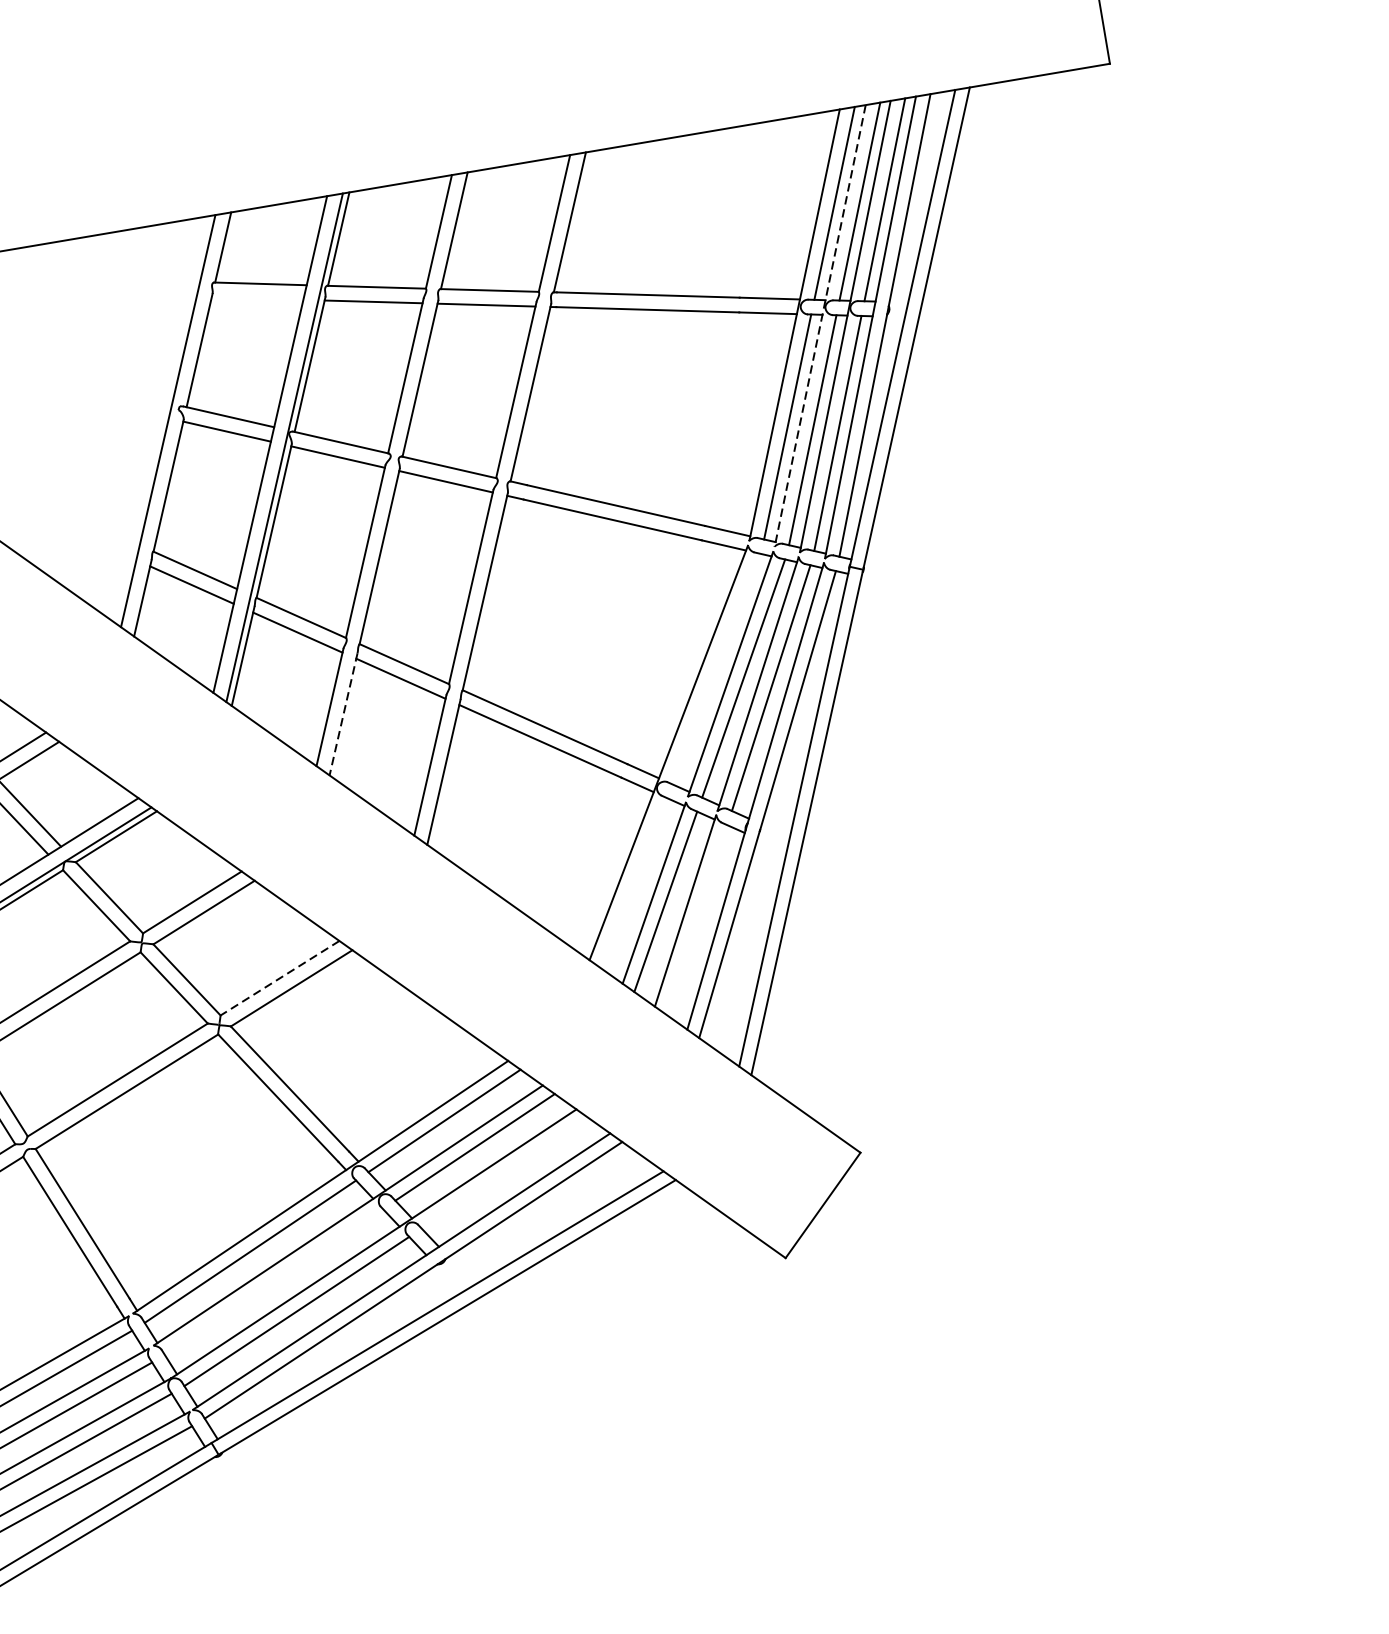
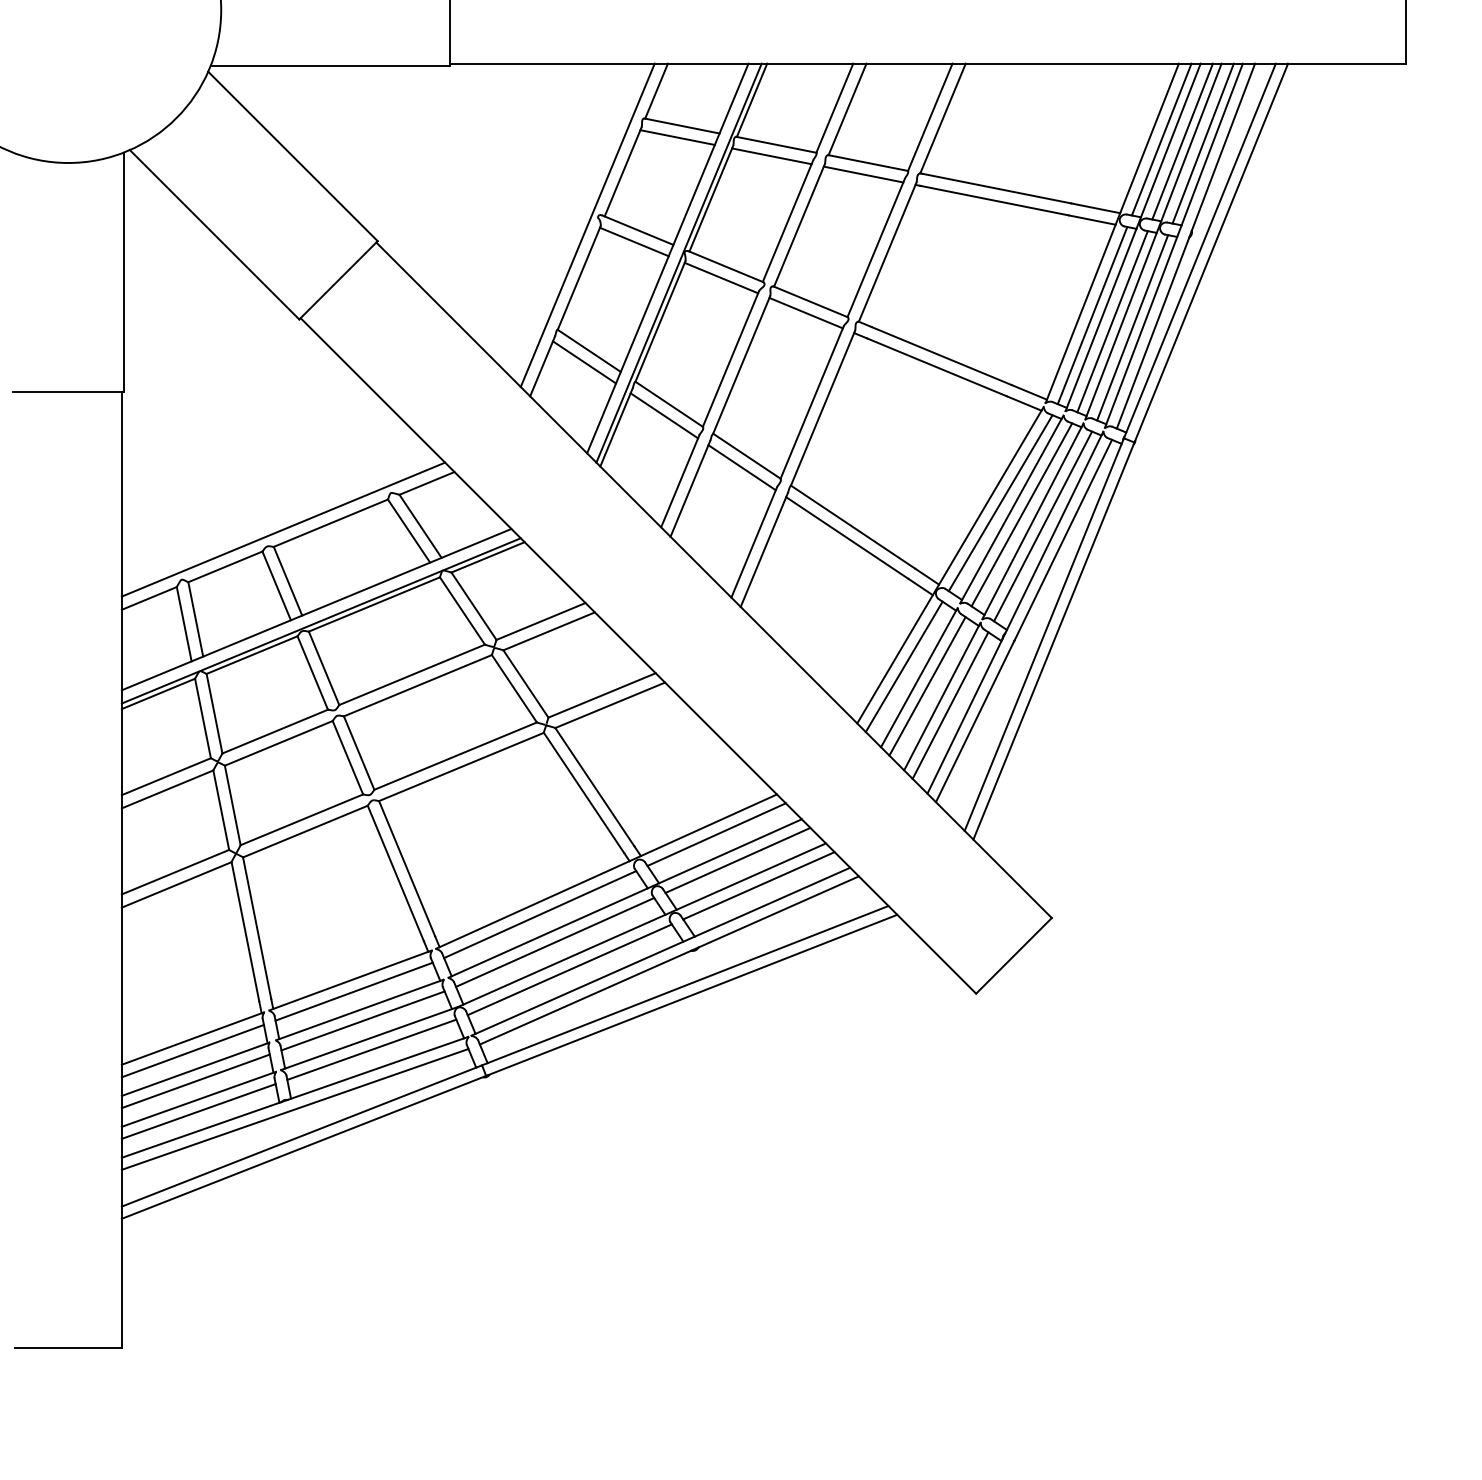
line: (257, 298) -> (677, 137), added
line: (820, 325) -> (1133, 237), dashed -> solid
line: (715, 669) -> (1000, 503), added
line: (343, 713) -> (690, 488), dashed -> solid
line: (633, 883) -> (903, 666), added
line: (697, 920) -> (950, 705), added
line: (279, 978) -> (601, 695), dashed -> solid
line: (504, 1173) -> (758, 885), added
line: (274, 1281) -> (555, 942), added

